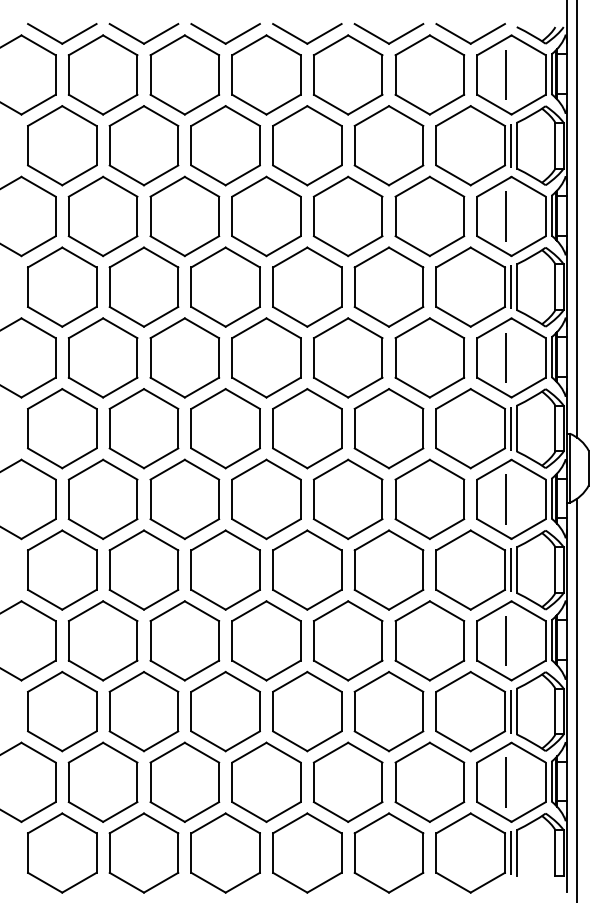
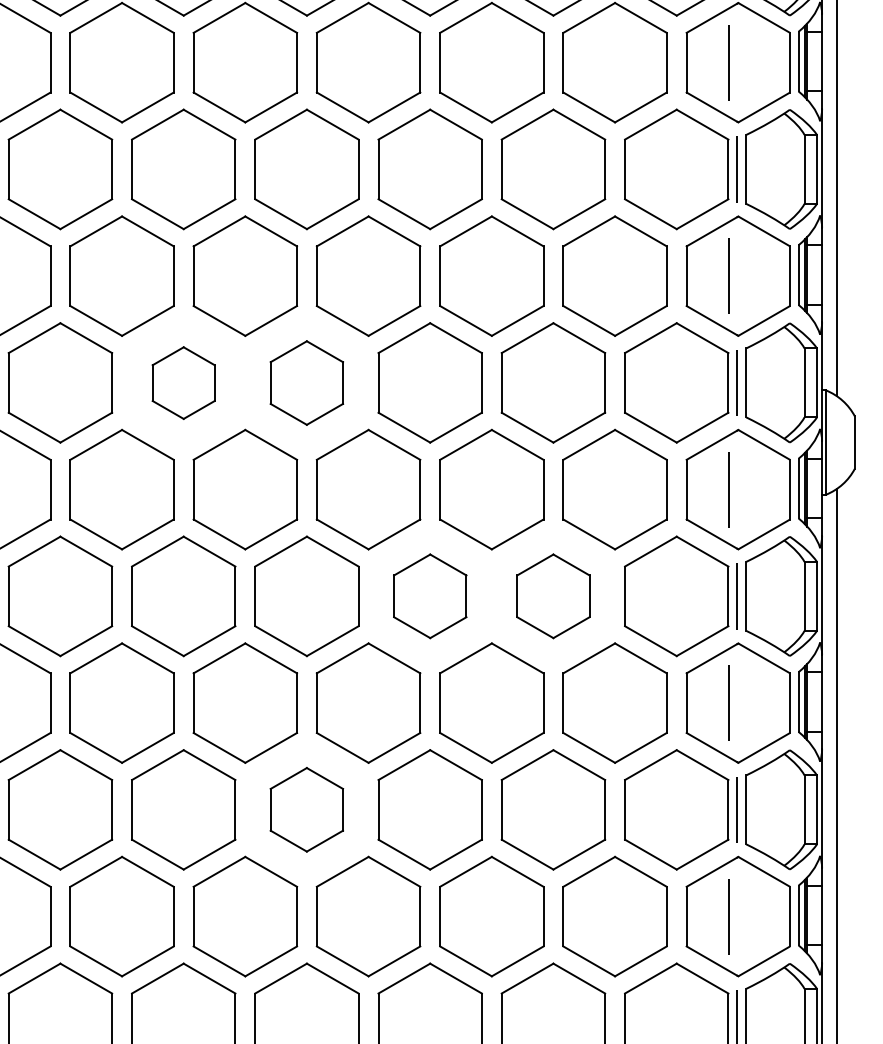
part: (143, 428) -> (182, 382), size x0.6
part: (225, 428) -> (306, 382), size x0.7
part: (307, 569) -> (430, 595), size x0.7
part: (388, 569) -> (552, 595), size x0.7
part: (225, 711) -> (306, 809), size x0.7

